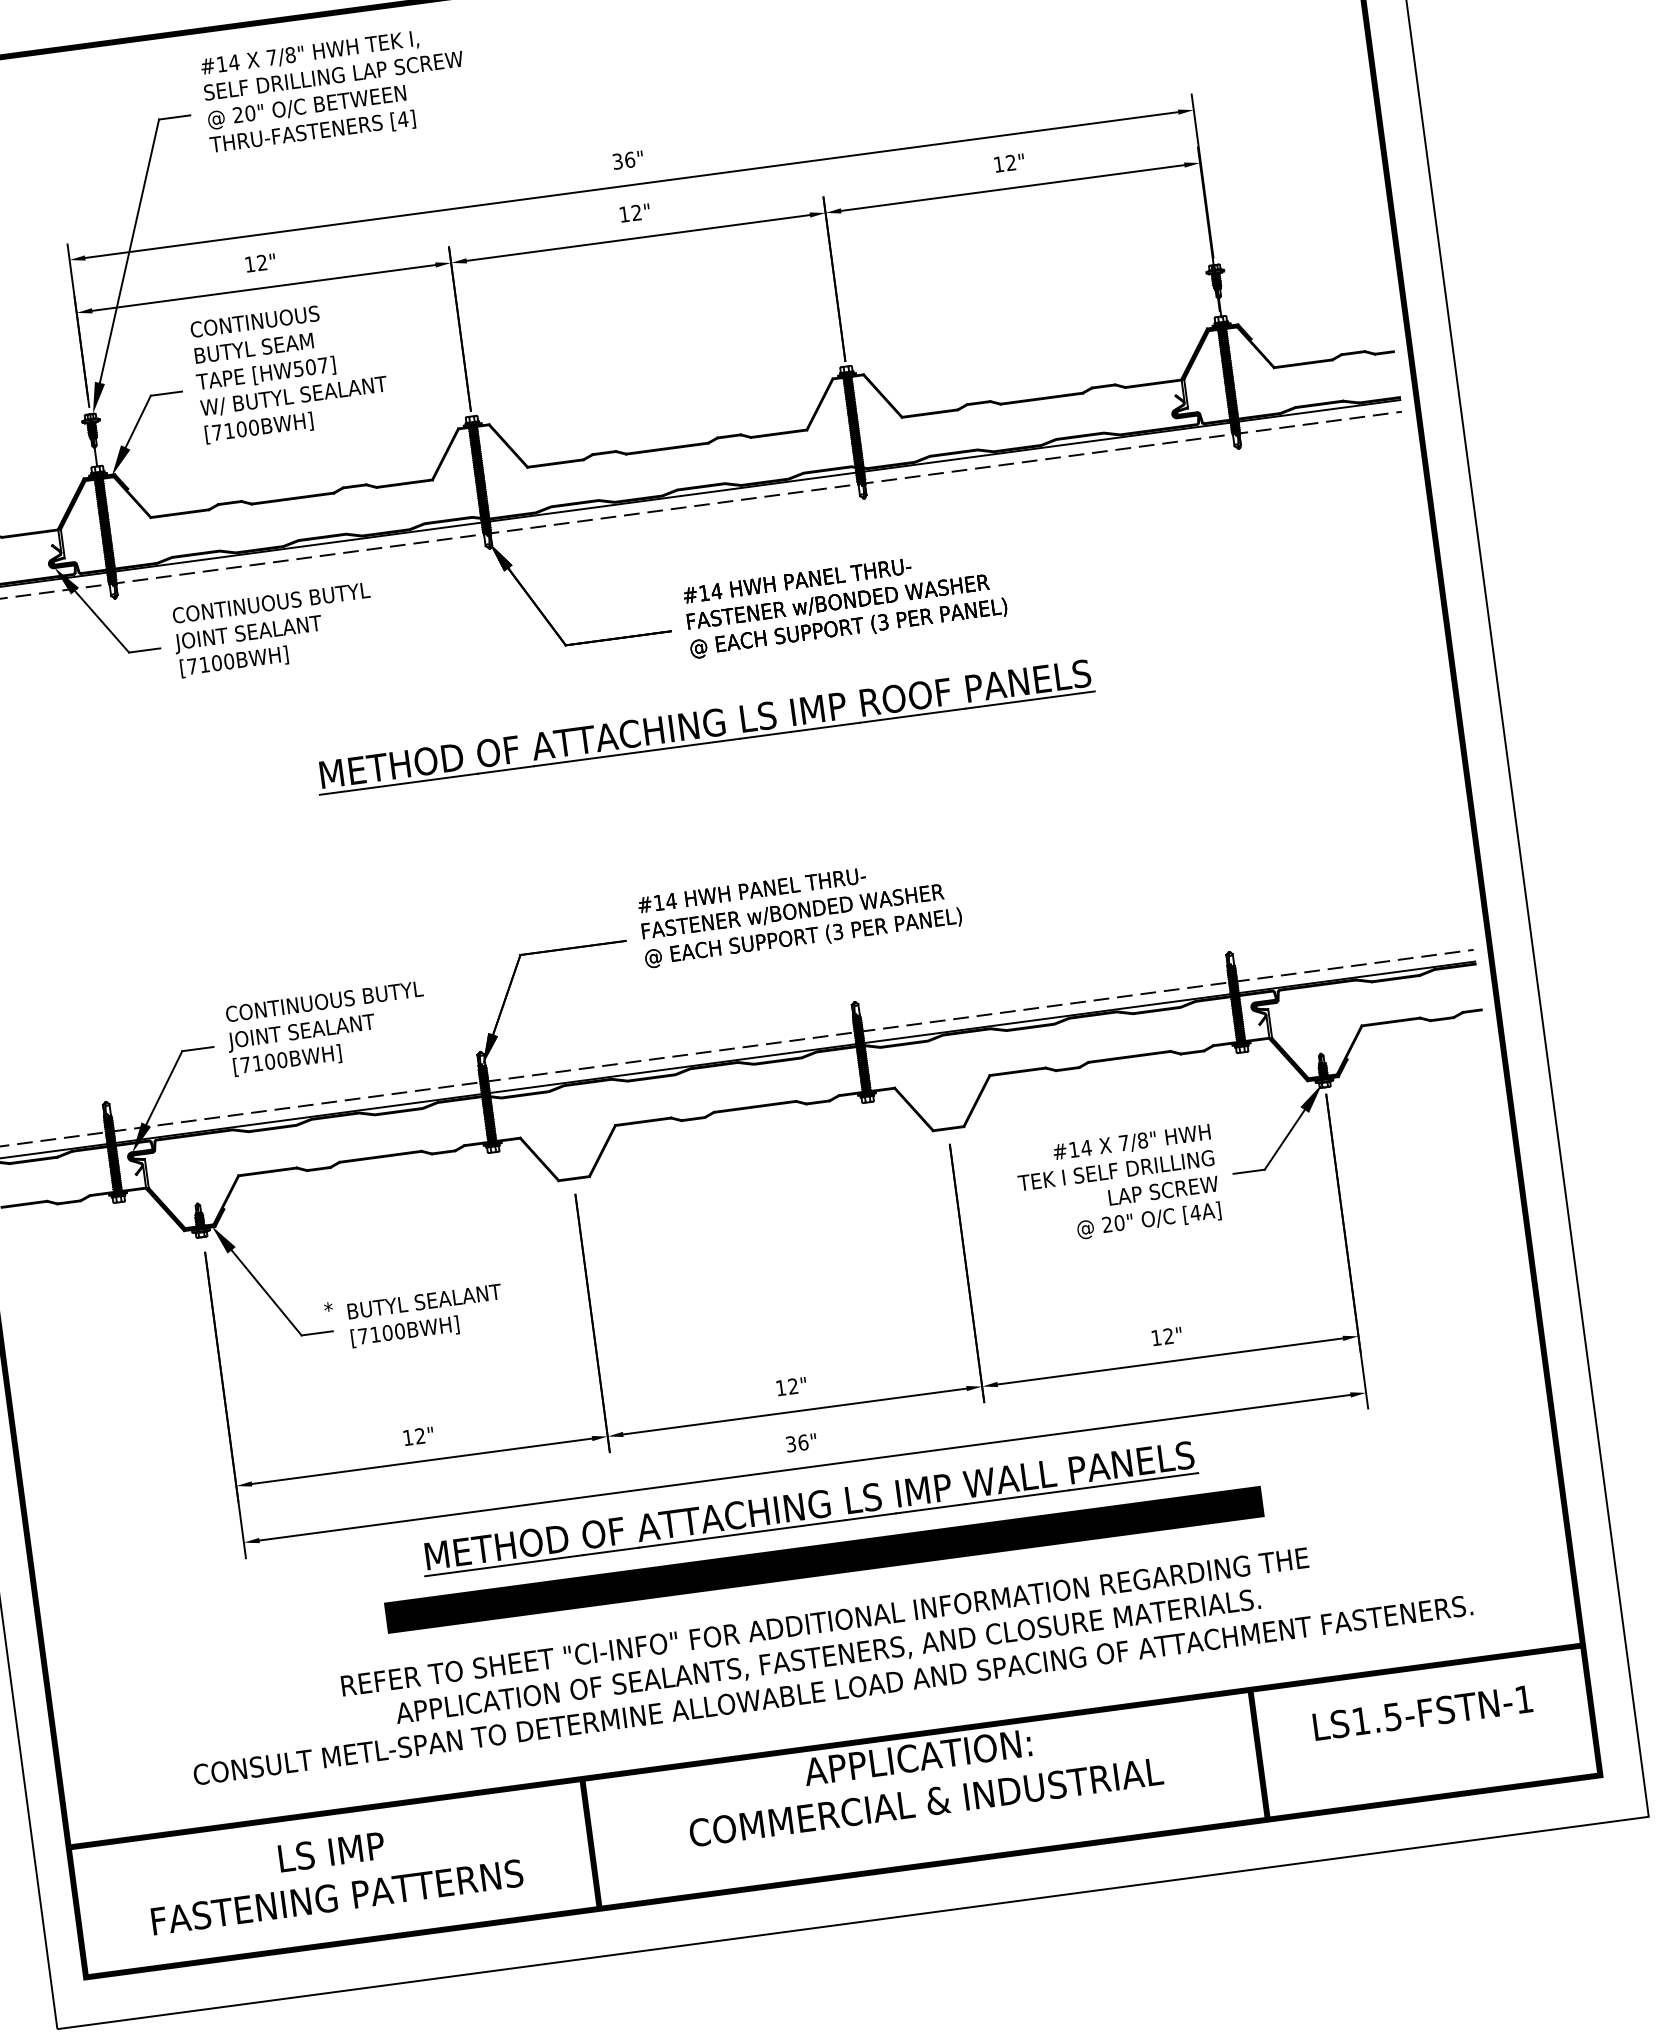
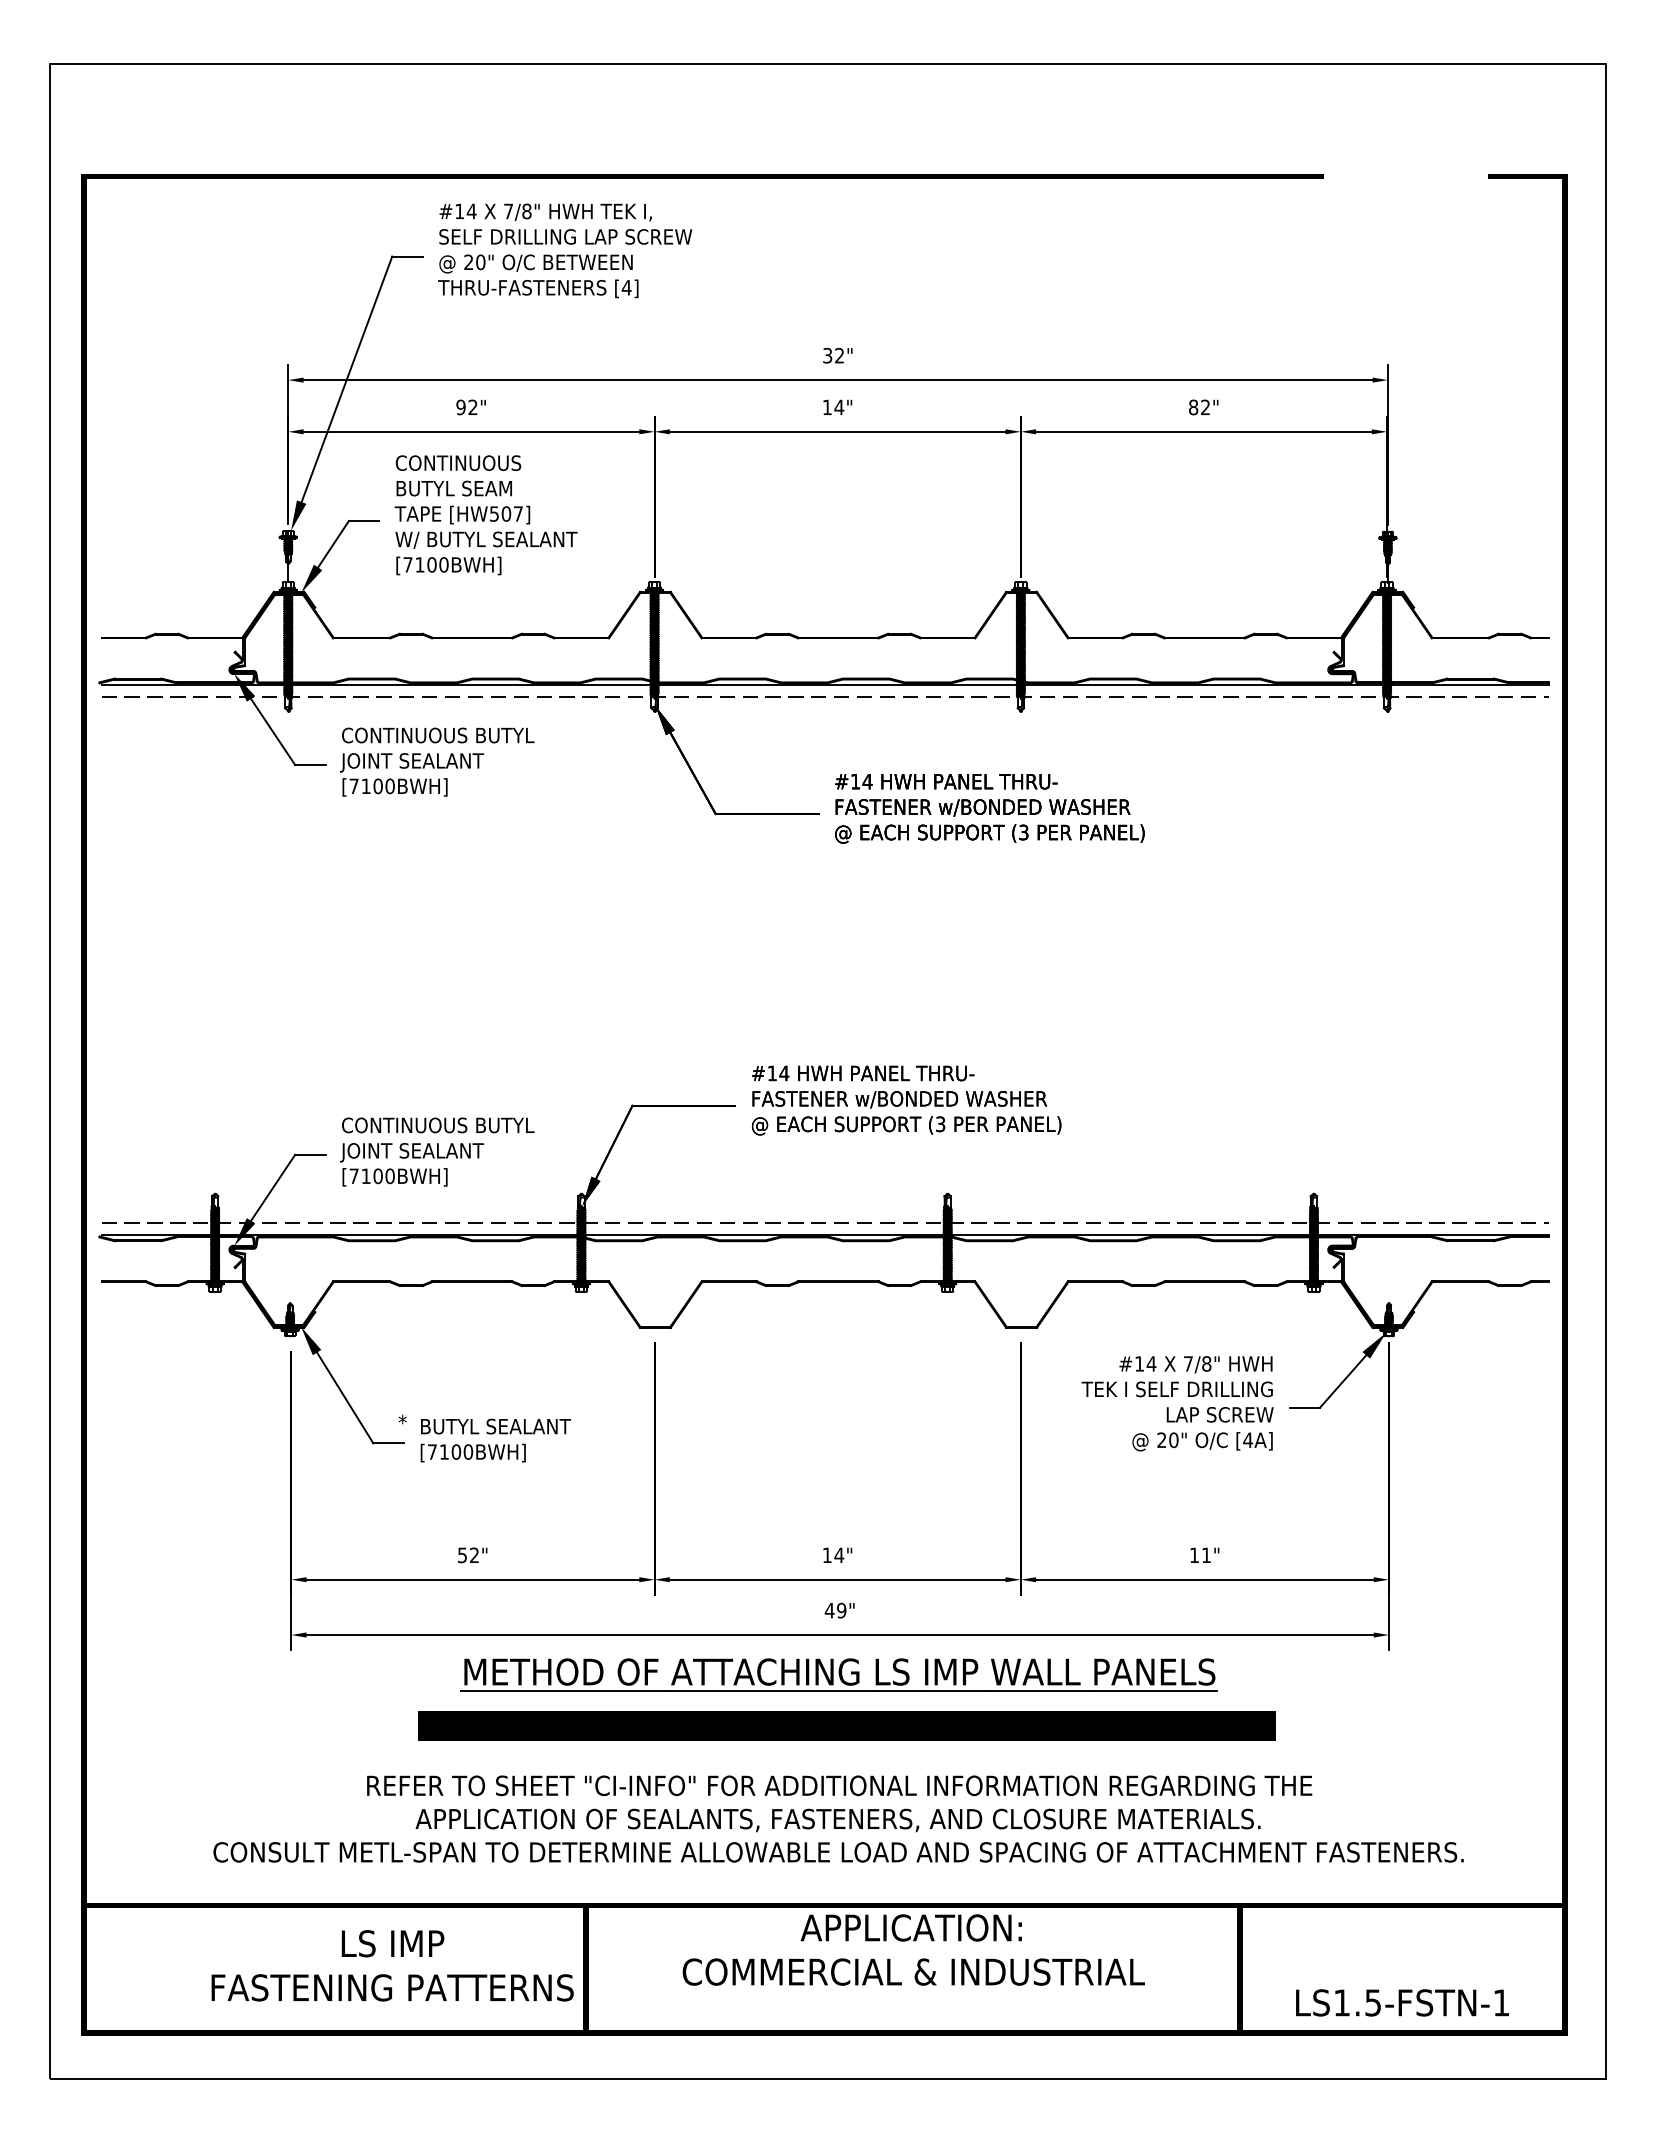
text: (629, 159) -> (839, 355), 36" -> 32"
text: (998, 164) -> (1193, 407), 12" -> 82"
text: (636, 212) -> (839, 407), 12" -> 14"
text: (249, 264) -> (460, 407), 12" -> 92"
part: (704, 726) -> (838, 909), removed
text: (1168, 1335) -> (1206, 1554), 12" -> 11"
text: (793, 1385) -> (839, 1554), 12" -> 14"
text: (408, 1437) -> (462, 1555), 12" -> 52"
text: (796, 1443) -> (835, 1610), 36" -> 49"
text: (1422, 1712) -> (1402, 2002), moved
text: (334, 1874) -> (392, 1965), moved

